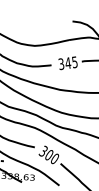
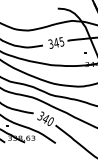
text: (48, 154) -> (45, 118), 300 -> 340

